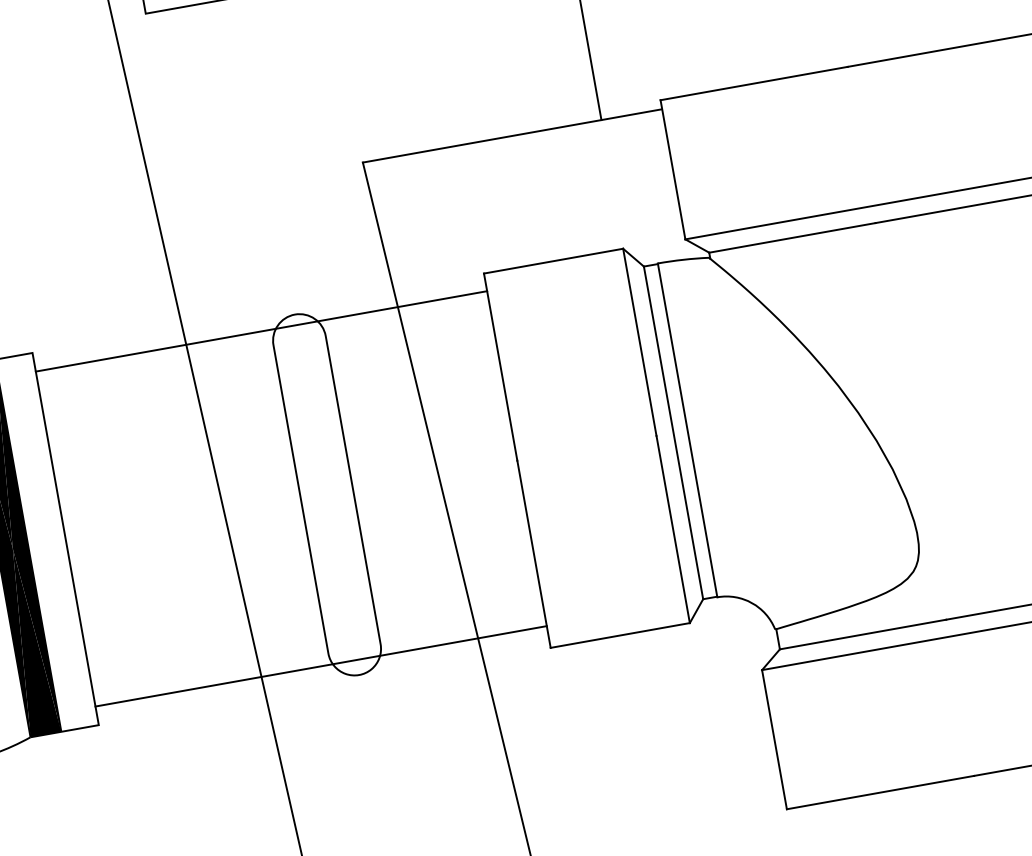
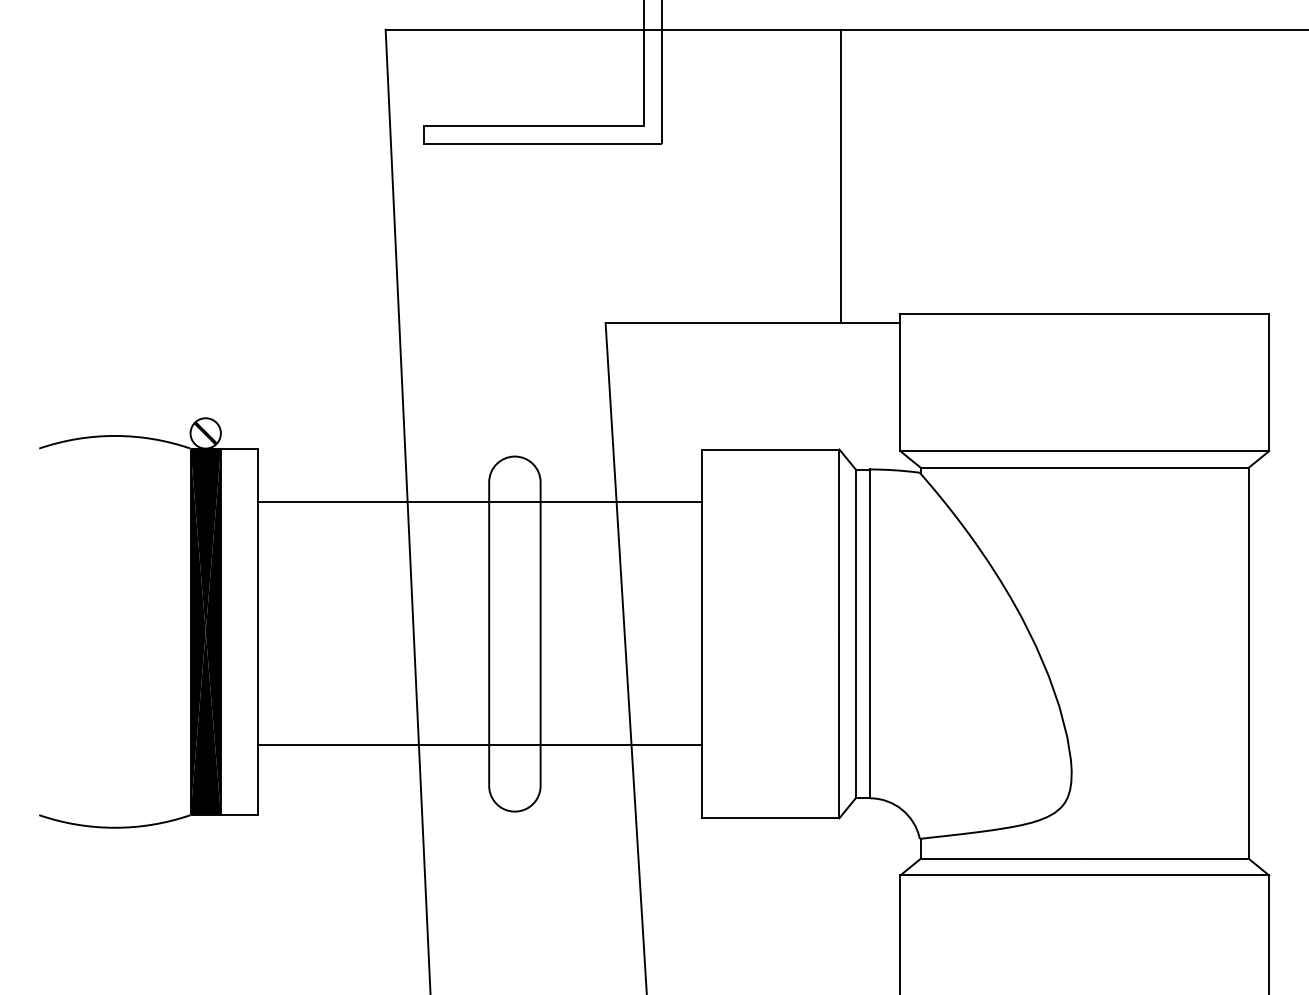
line: (260, 331) -> (479, 501), moved
line: (320, 666) -> (479, 744), moved

